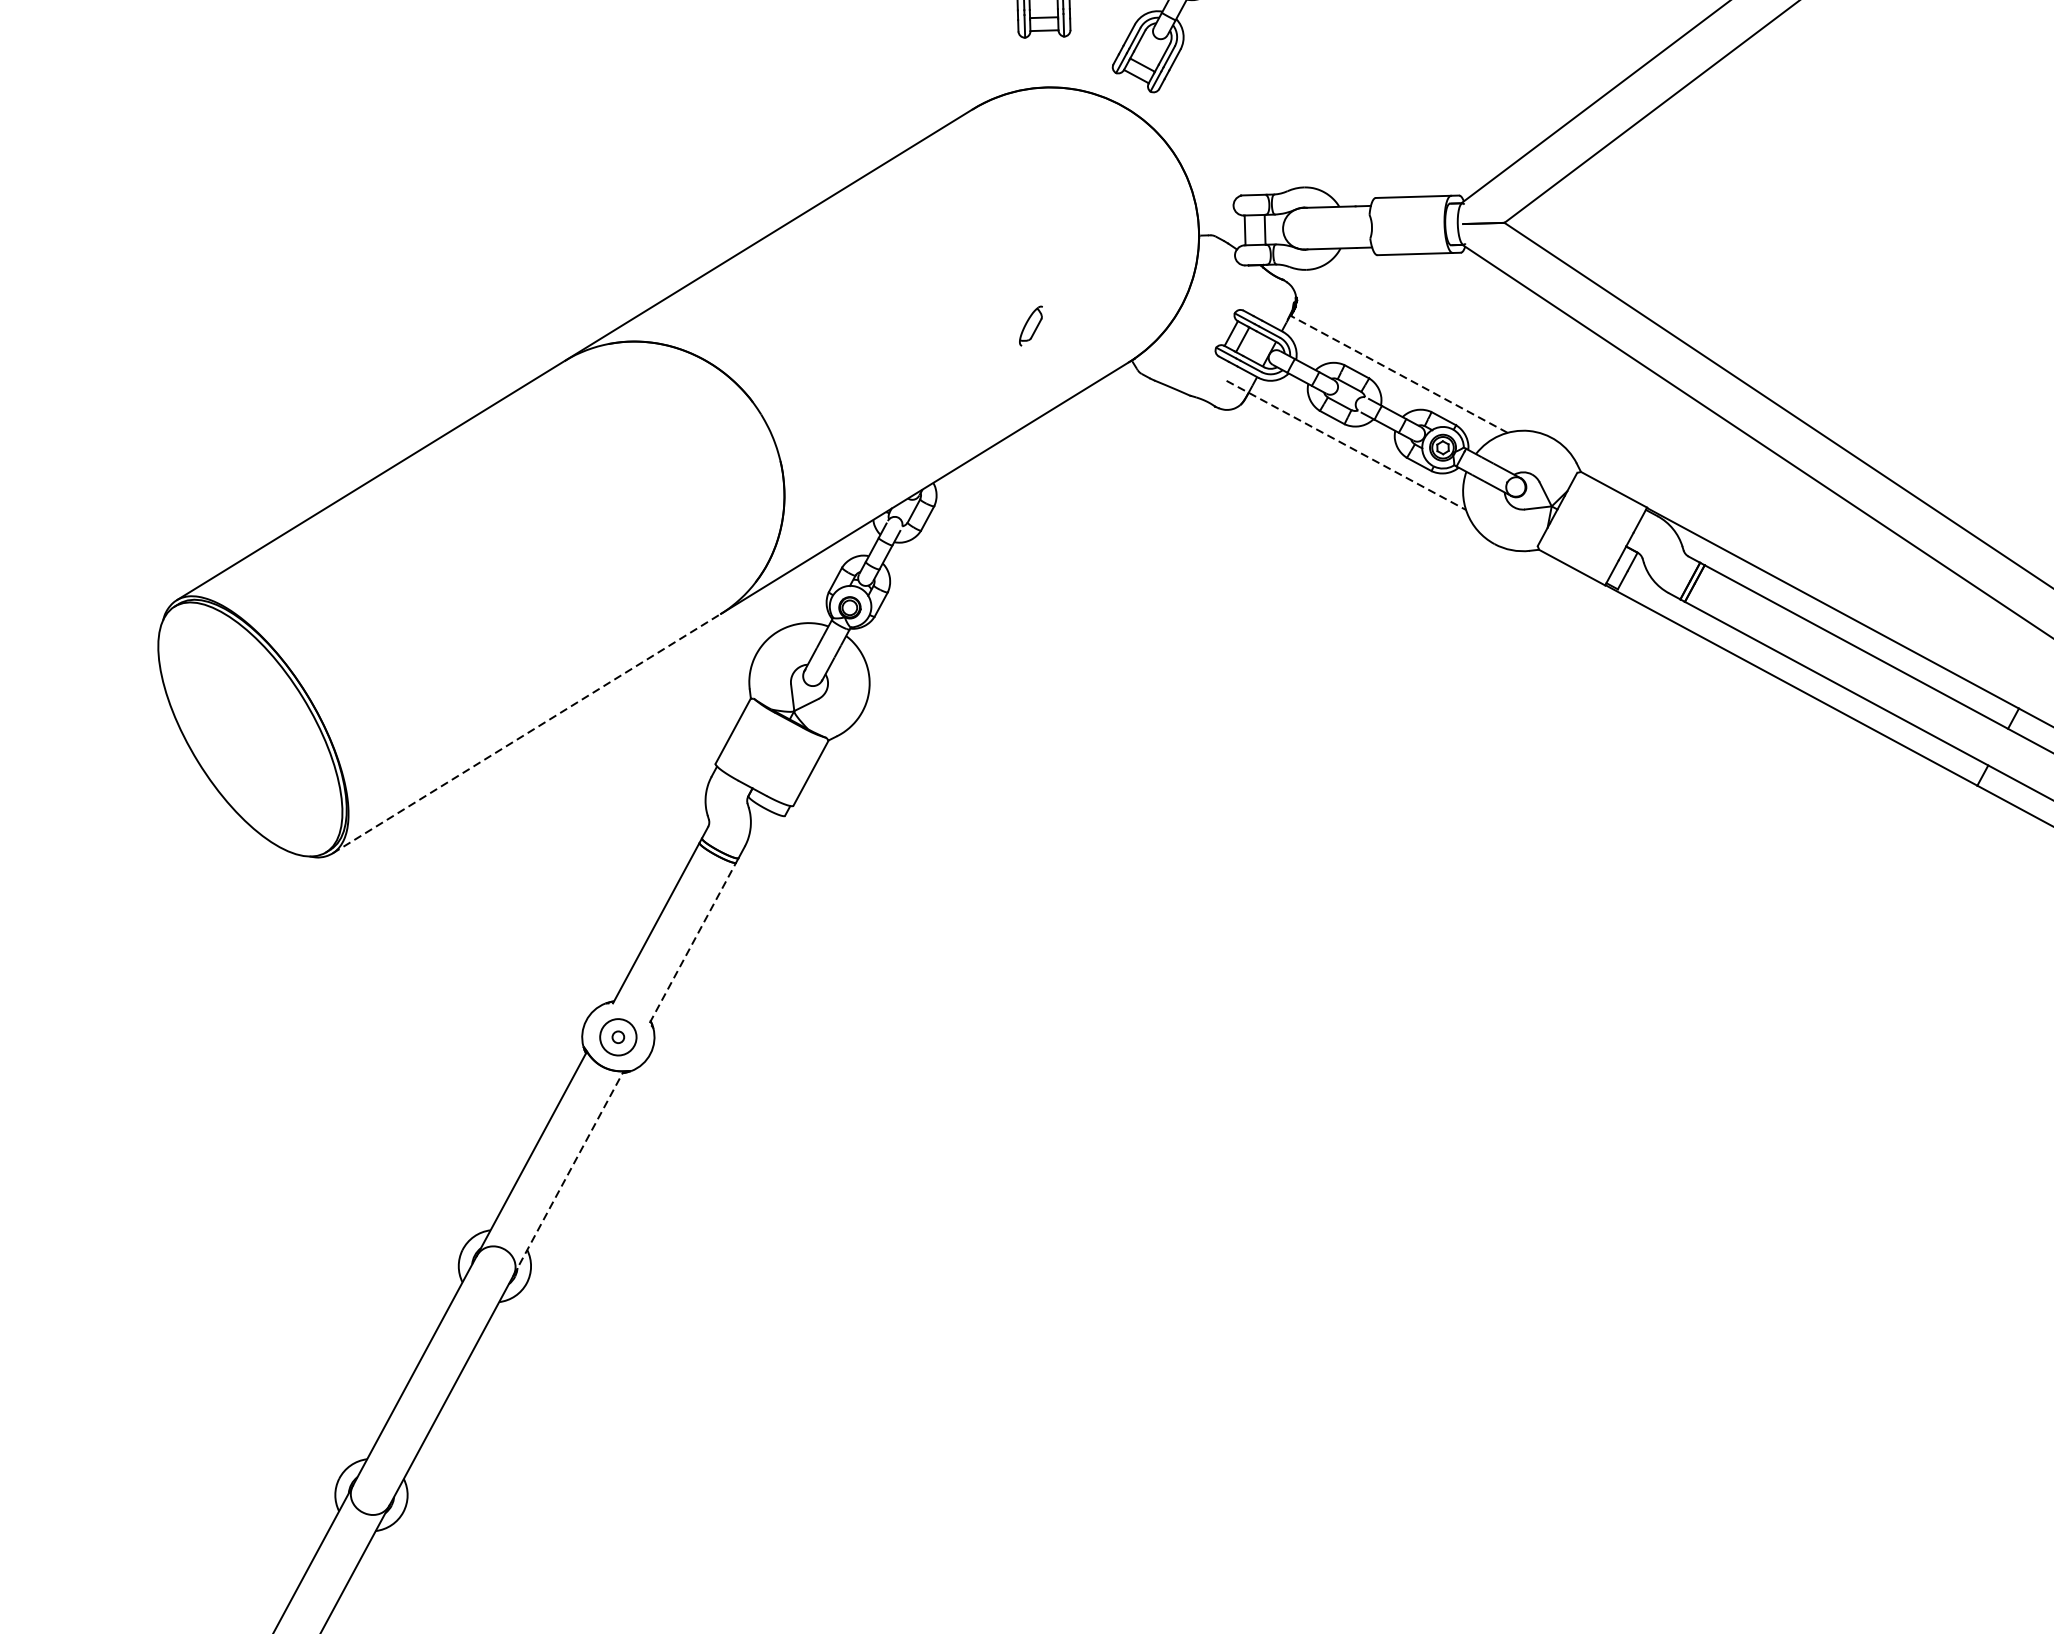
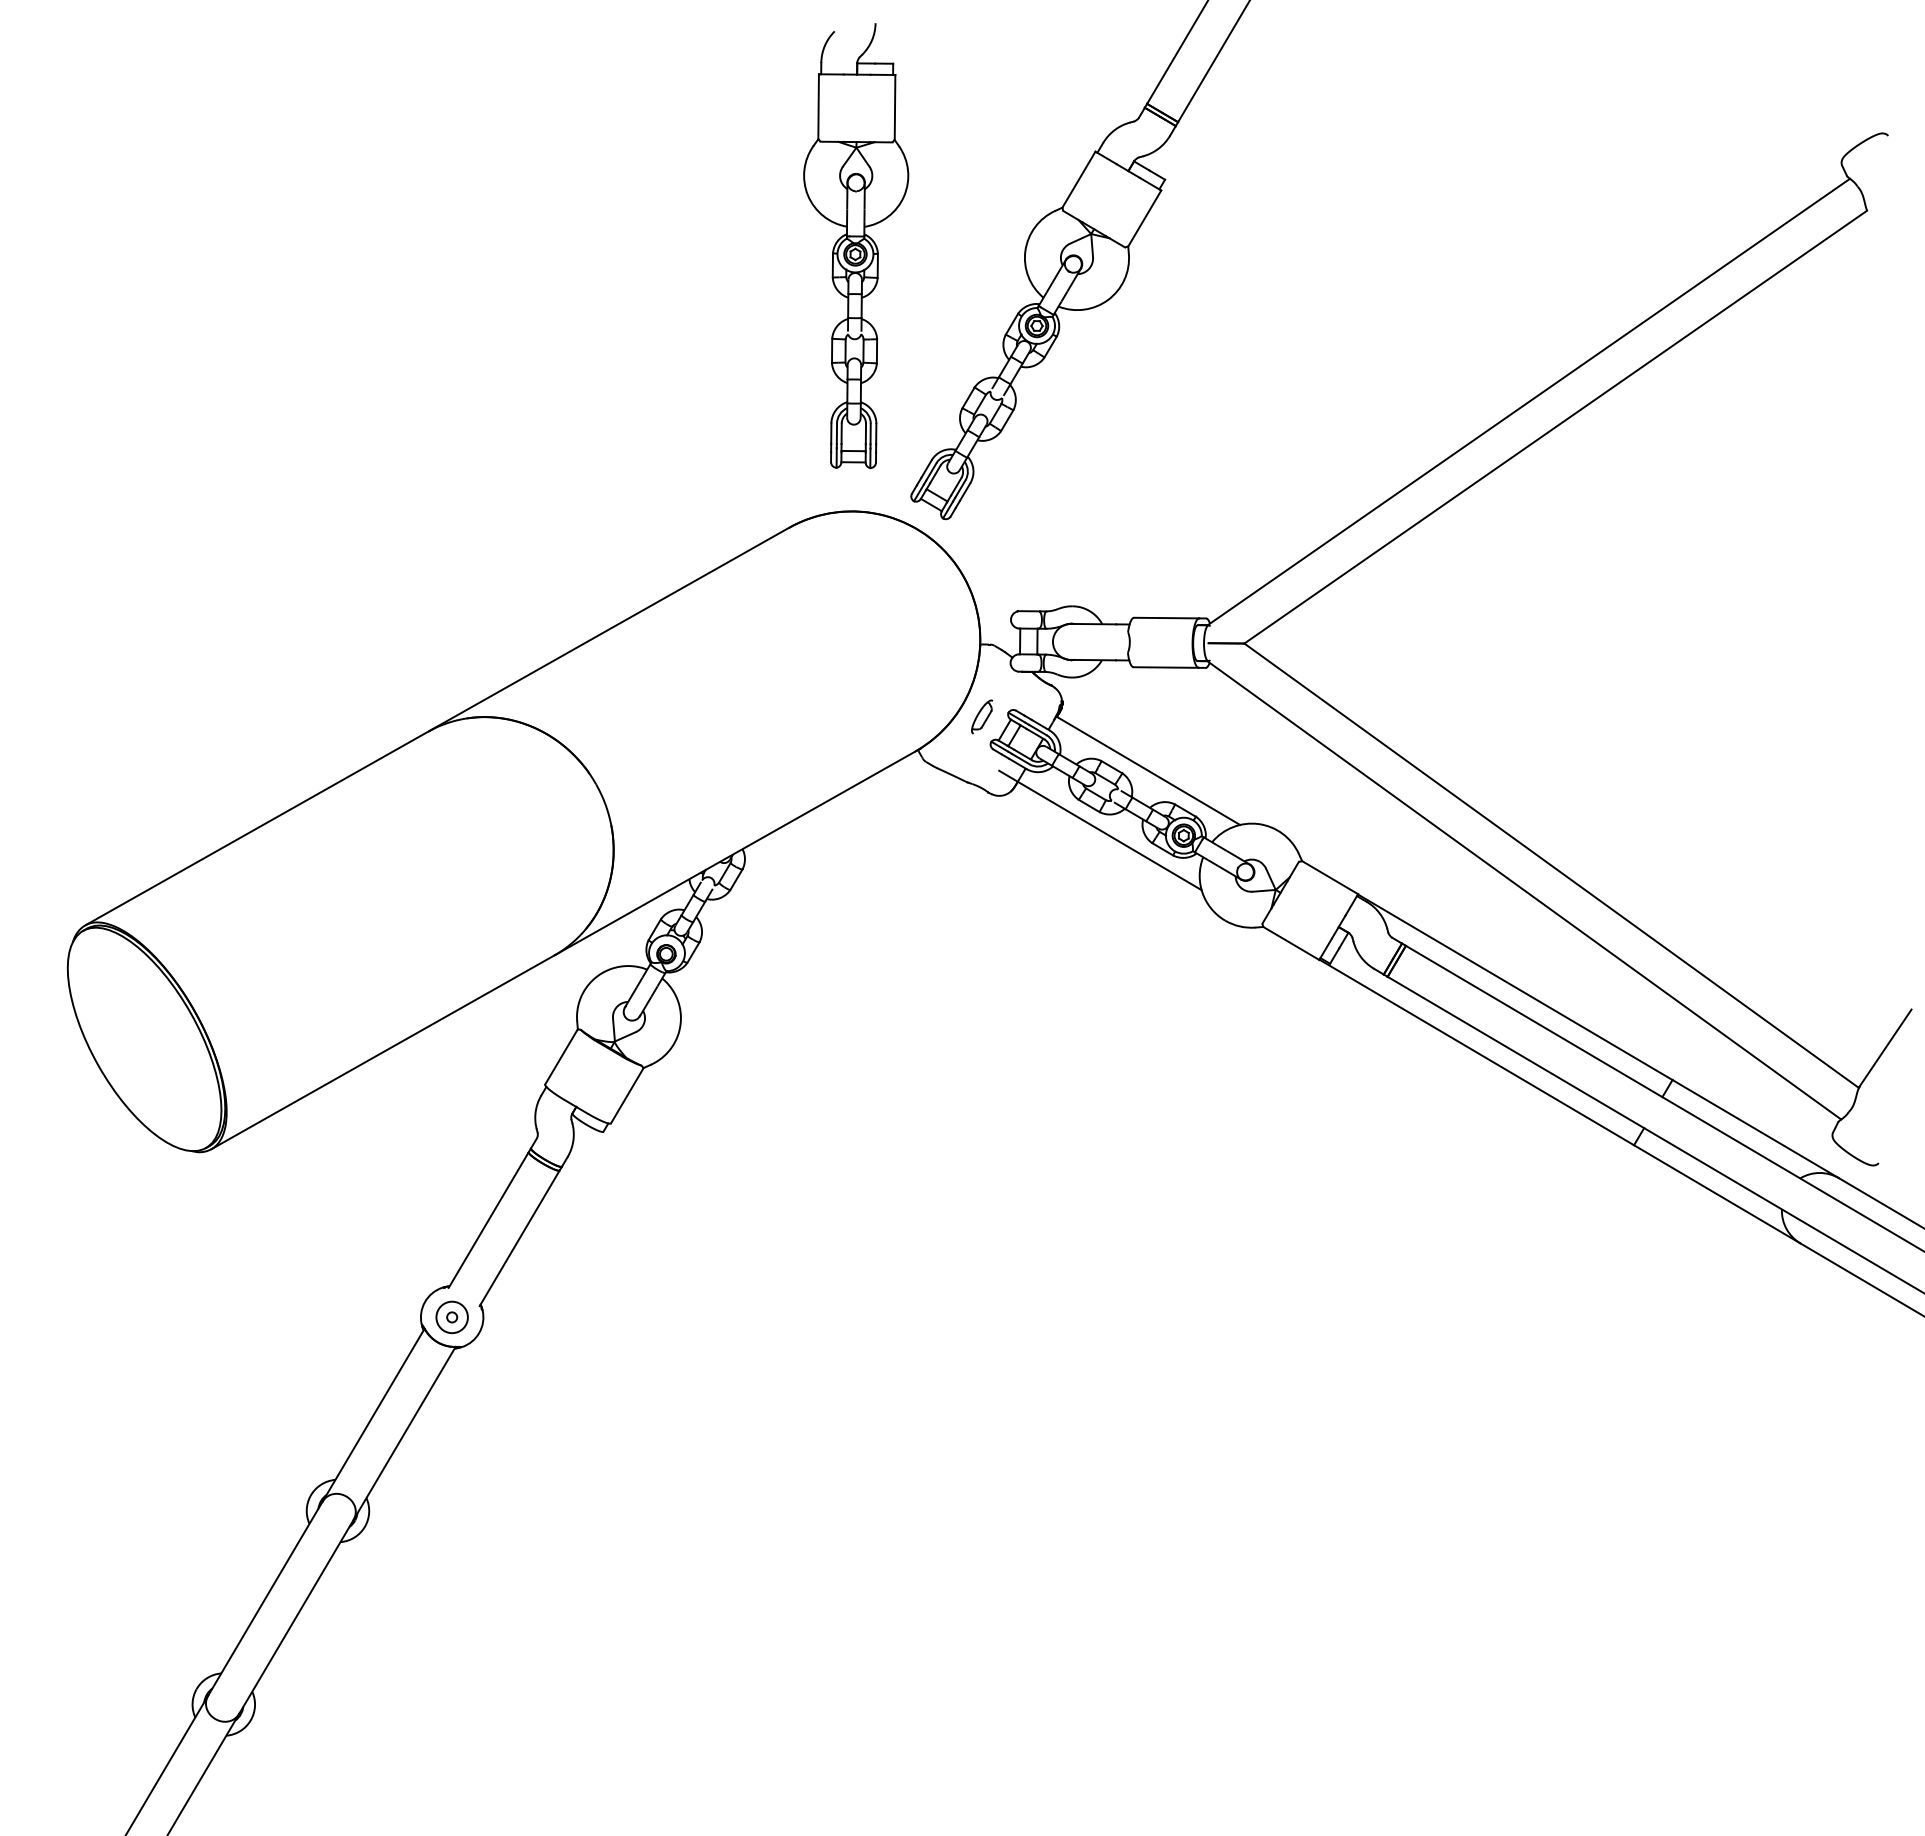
part: (1031, 325) -> (982, 716), moved
line: (1399, 373) -> (1148, 770), dashed -> solid
line: (1346, 445) -> (1100, 830), dashed -> solid
line: (526, 734) -> (382, 1052), dashed -> solid
line: (692, 943) -> (519, 1238), dashed -> solid
line: (568, 1173) -> (404, 1433), dashed -> solid

